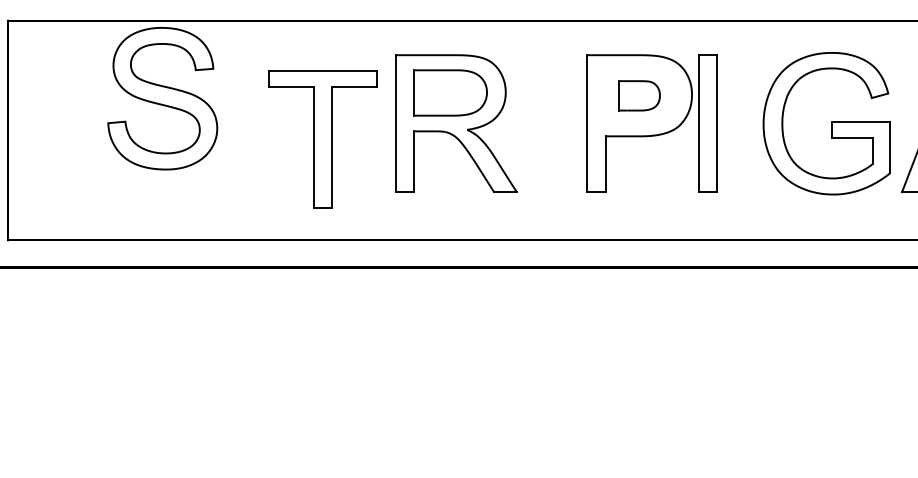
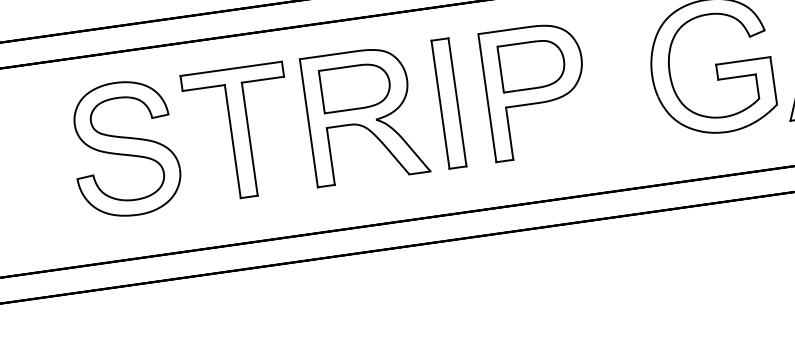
part: (639, 95) -> (532, 64), size x1.67
part: (162, 98) -> (124, 148), moved
part: (707, 123) -> (448, 103), moved
part: (322, 139) -> (239, 132), moved

